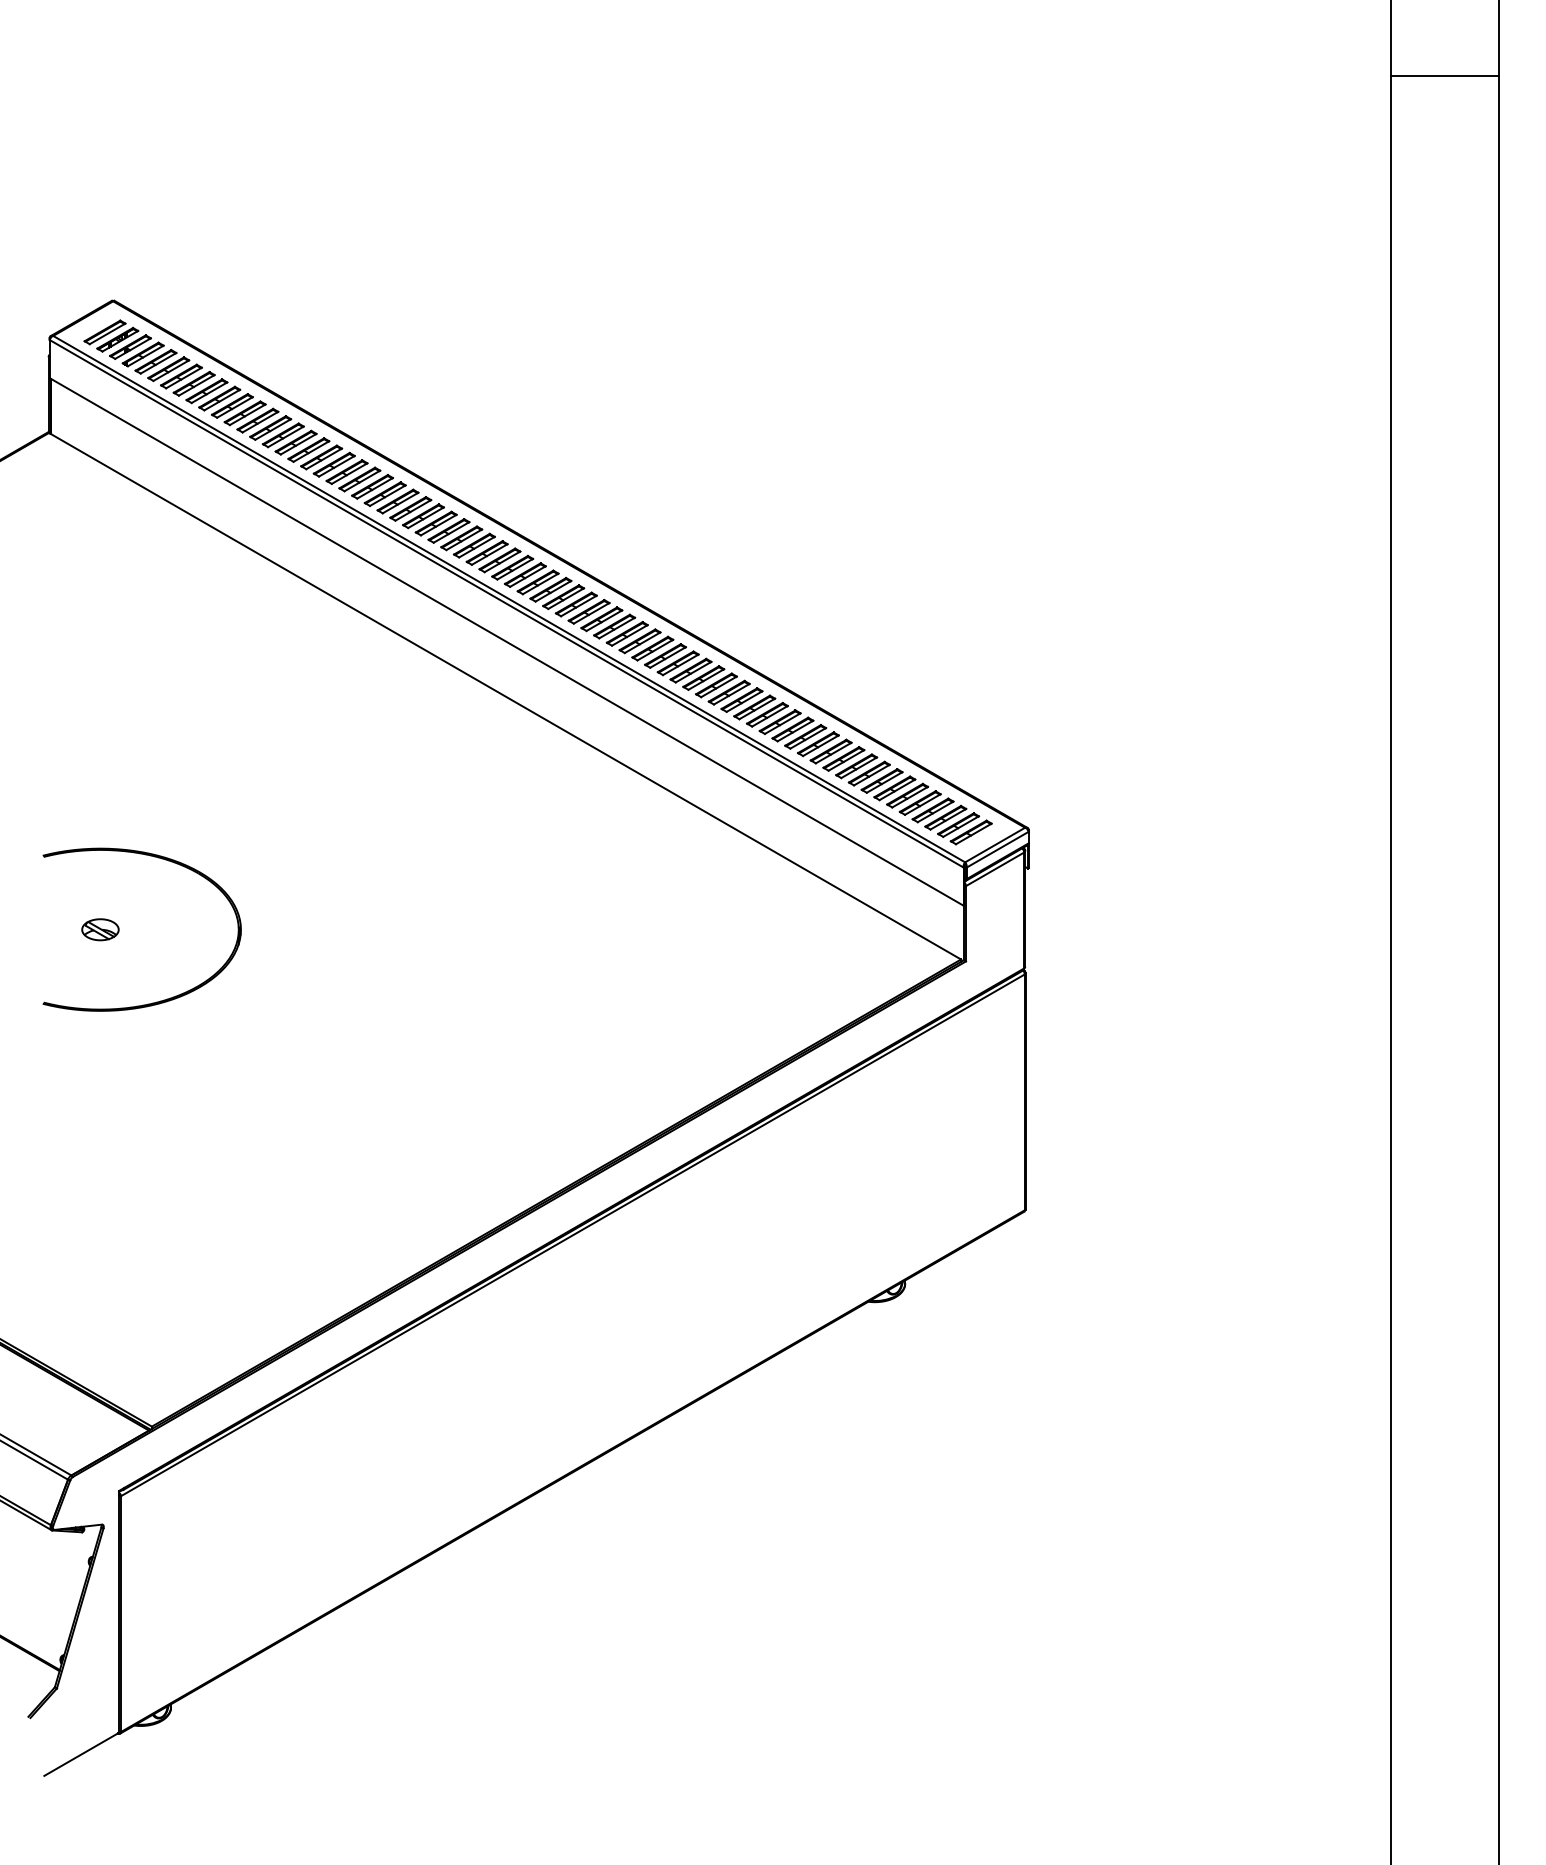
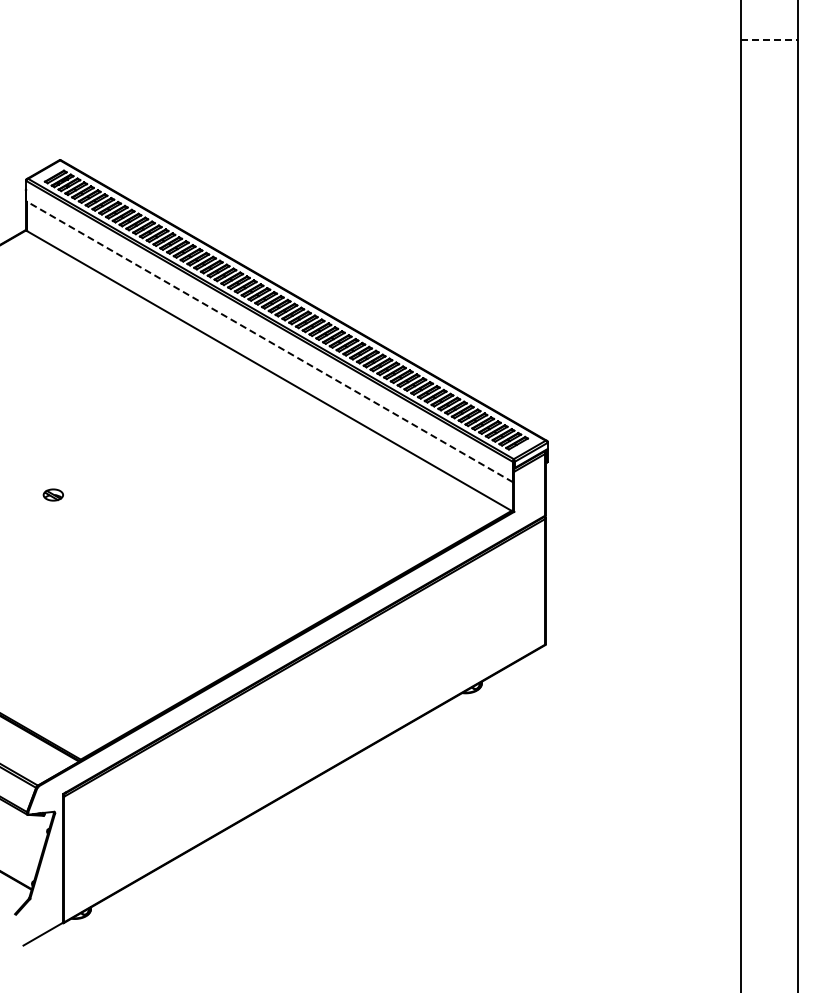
line: (1445, 76) -> (769, 40), solid -> dashed
line: (506, 641) -> (269, 341), solid -> dashed
part: (156, 1000) -> (83, 532), removed

